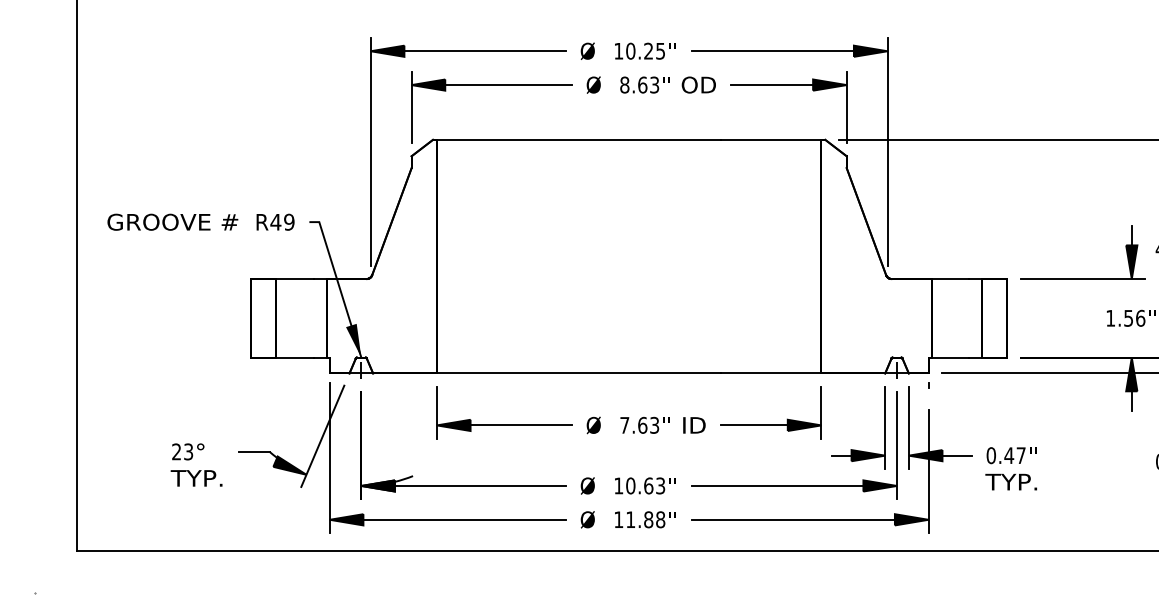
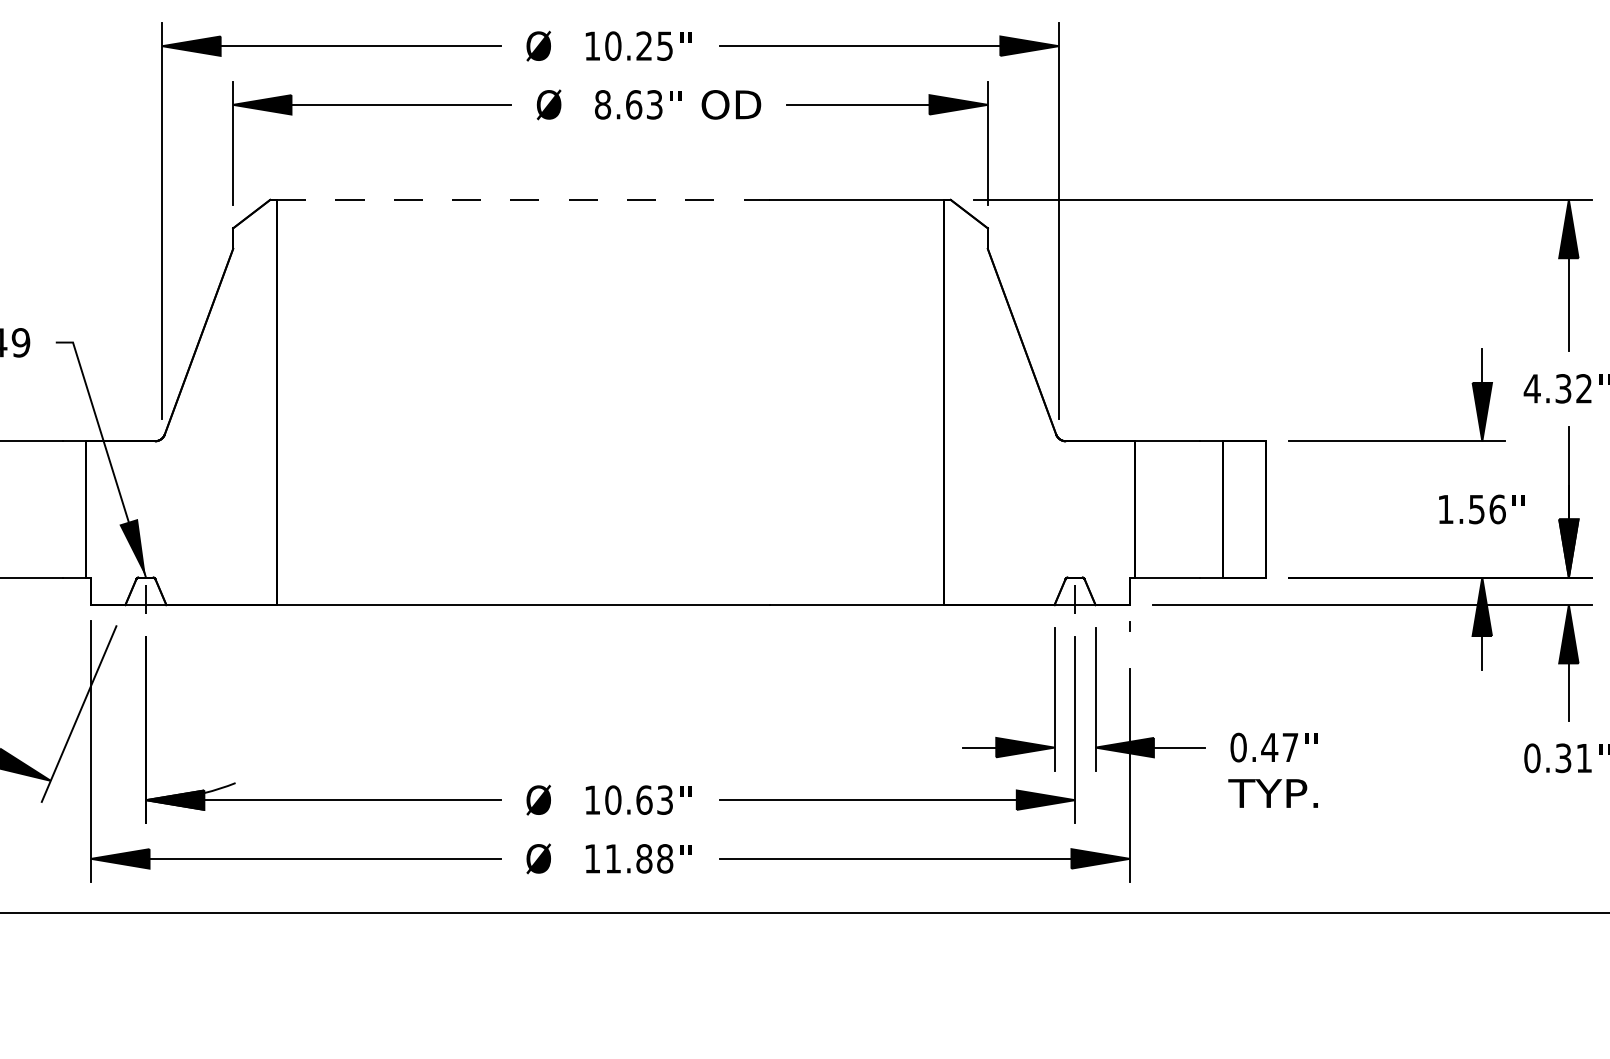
line: (579, 139) -> (524, 199), solid -> dashed
part: (628, 412) -> (609, 672), removed

